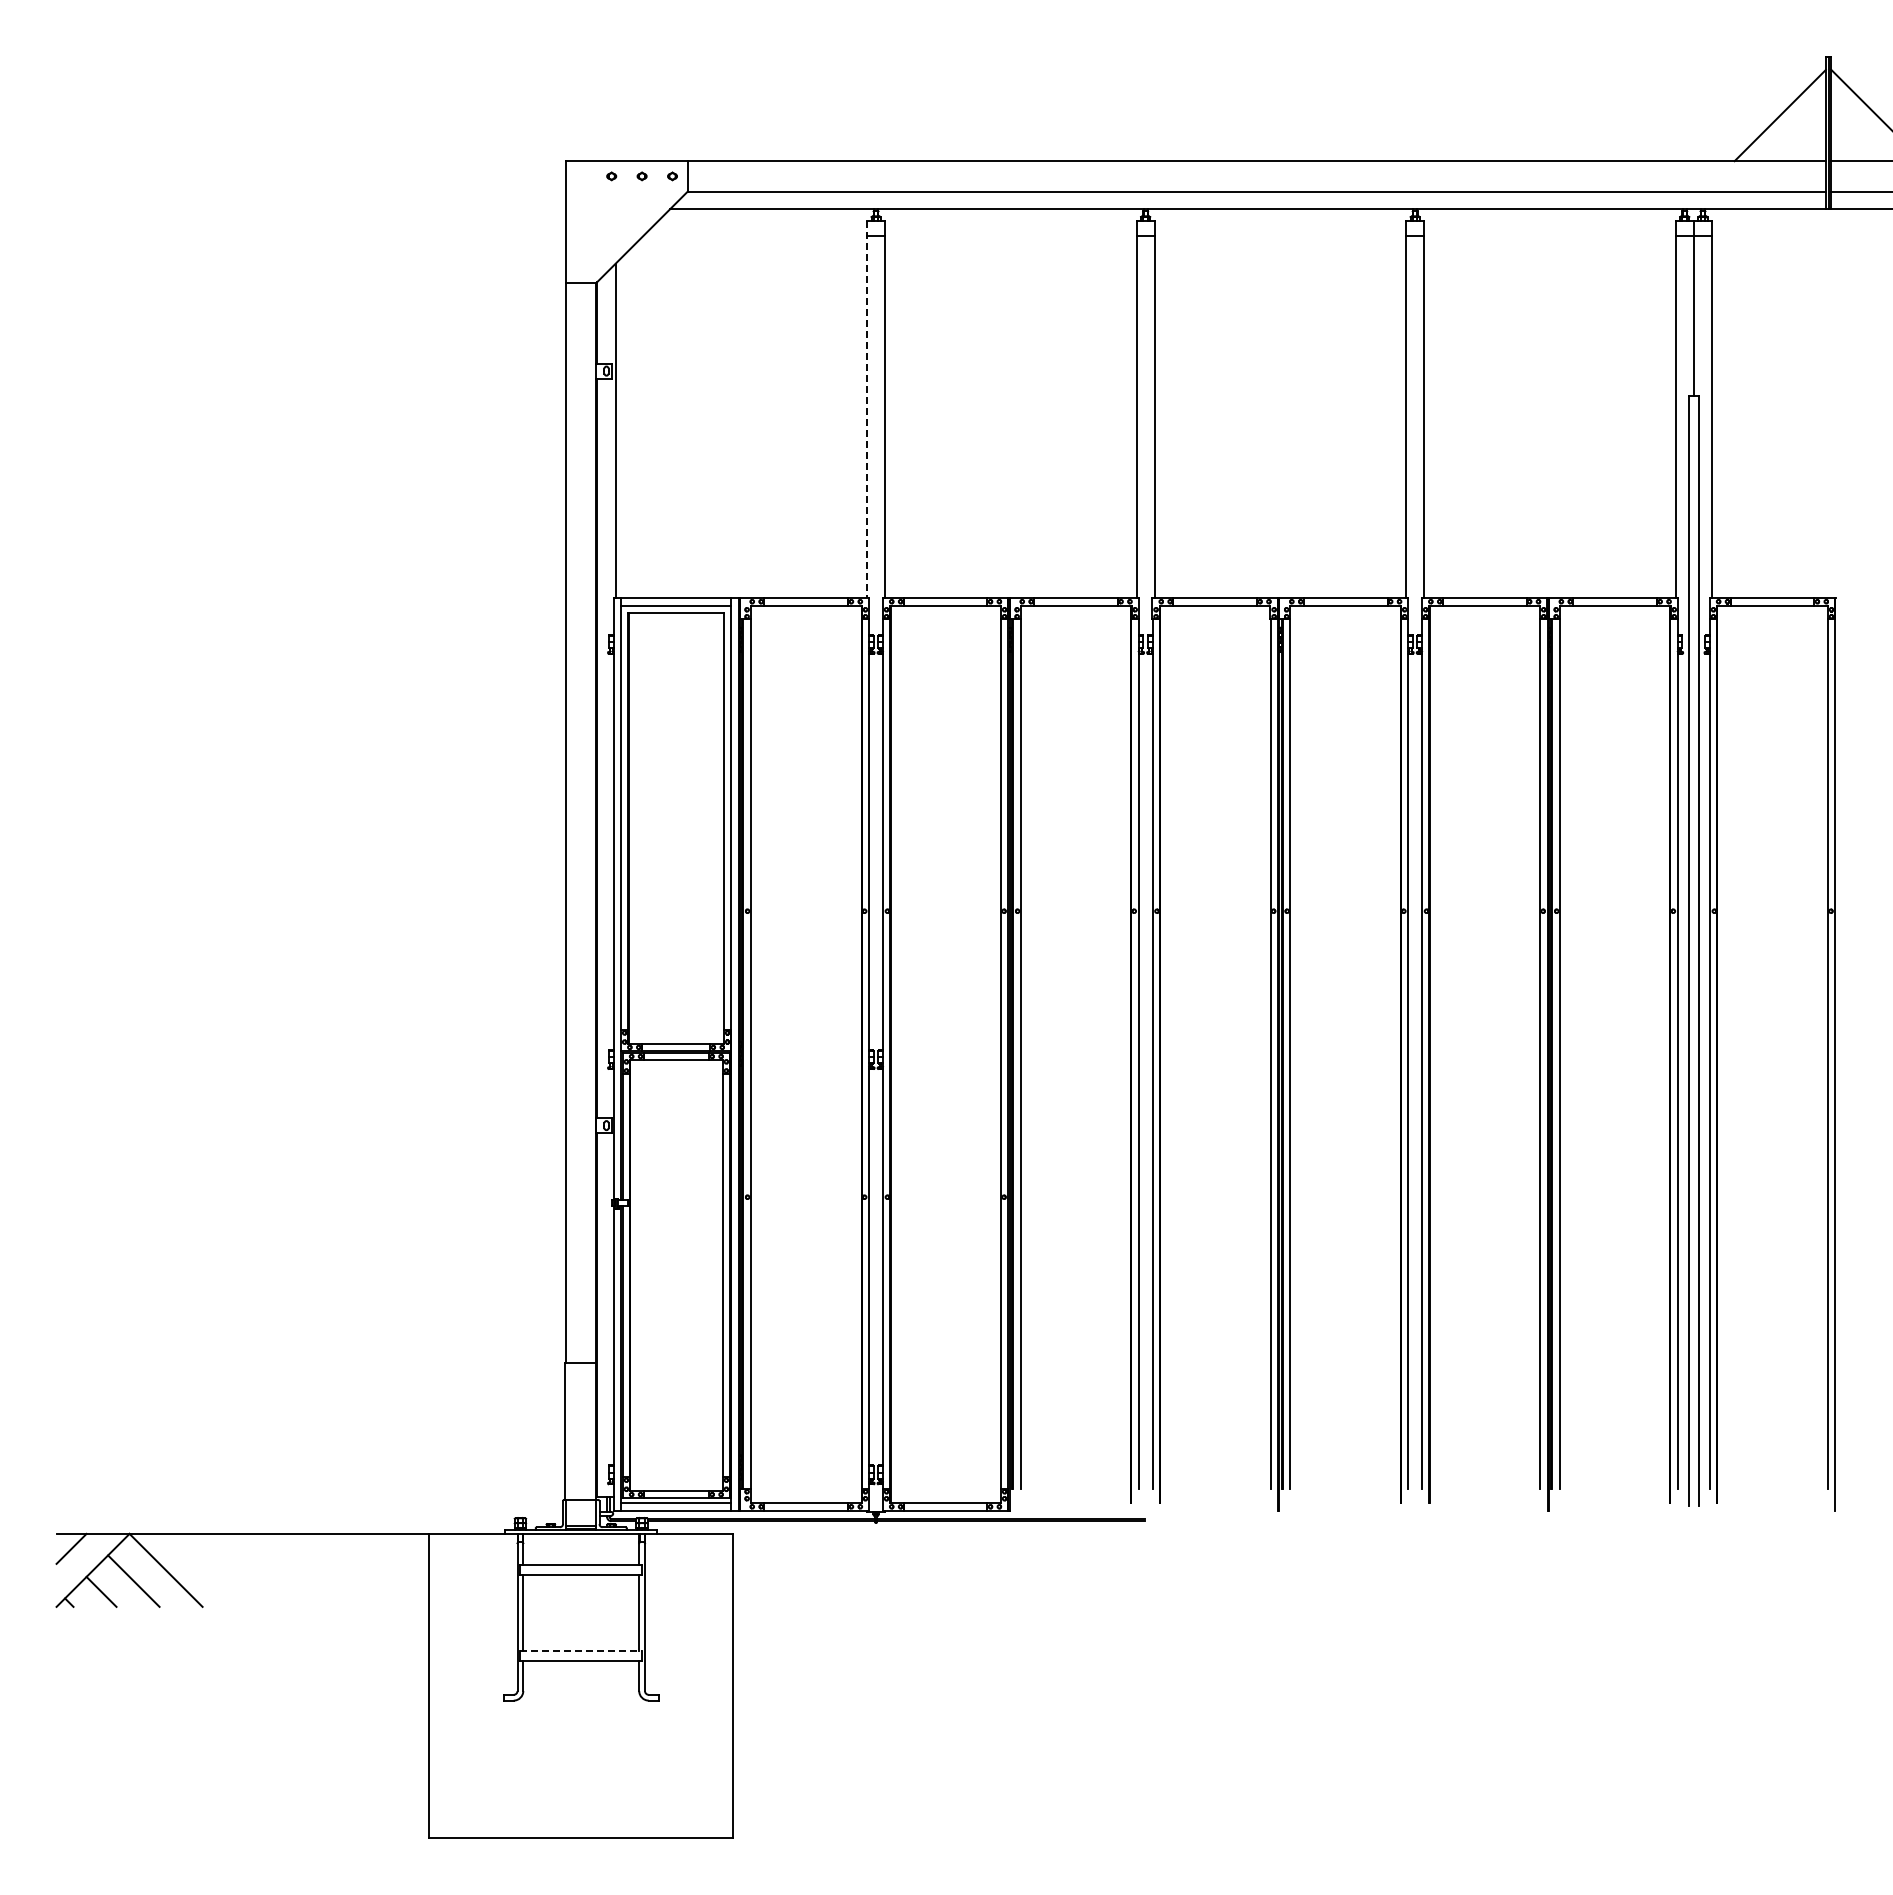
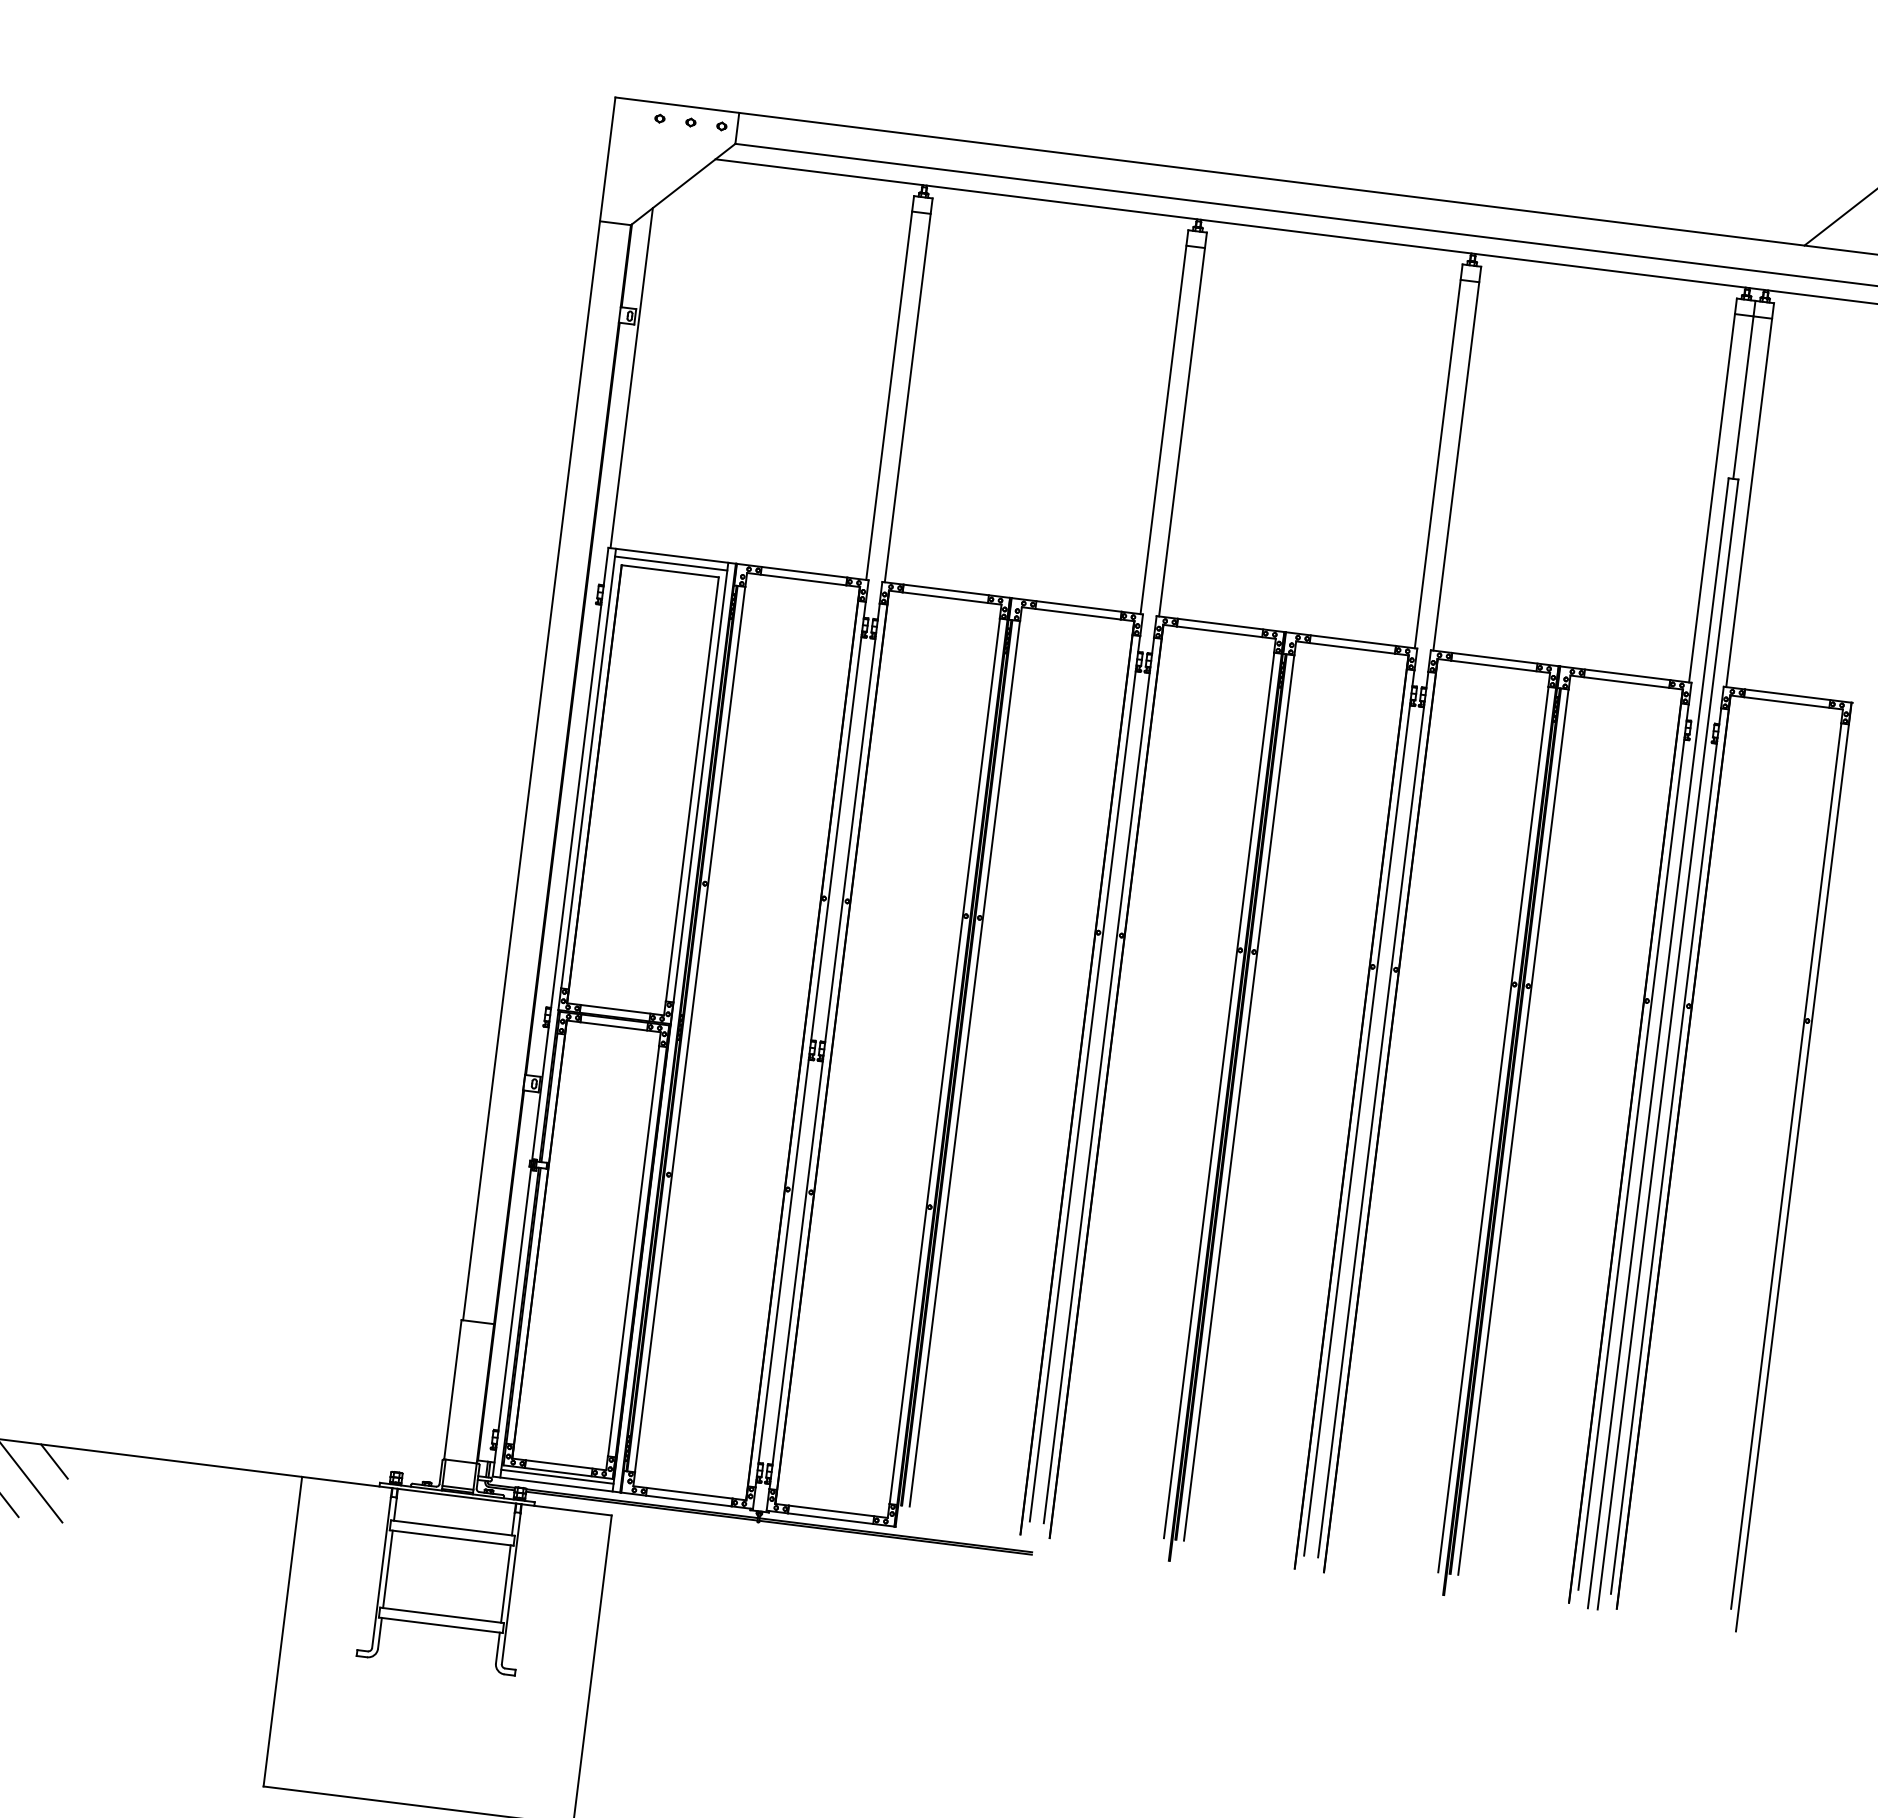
line: (866, 409) -> (889, 388), dashed -> solid
line: (187, 1548) -> (54, 1461), added
line: (581, 1651) -> (442, 1615), dashed -> solid

